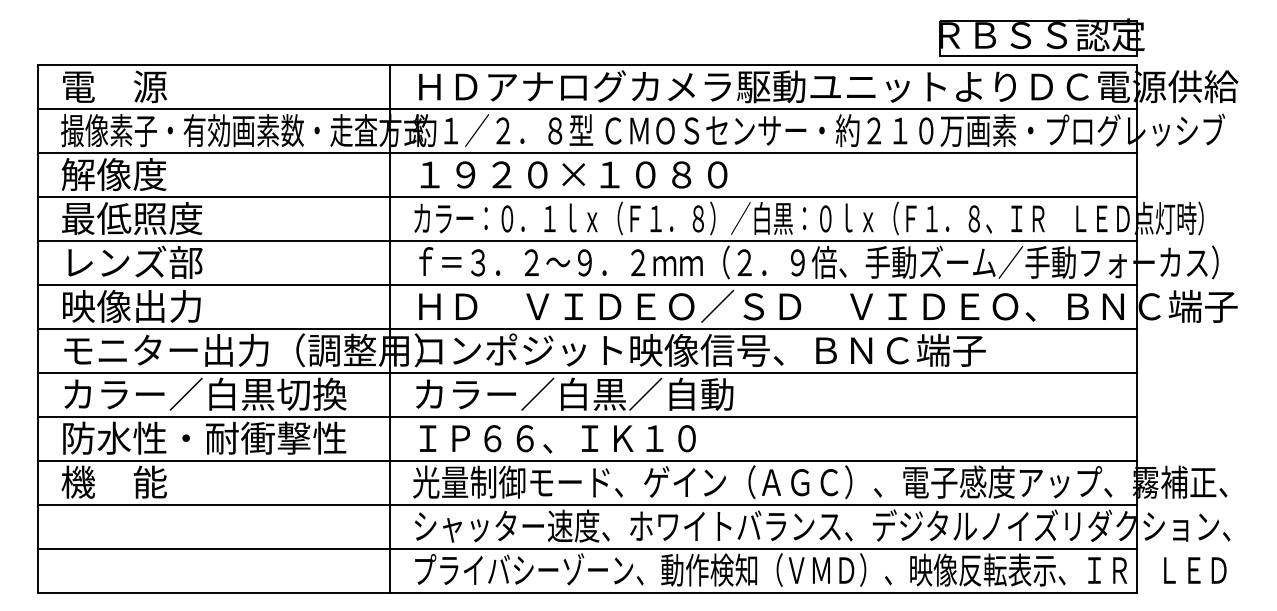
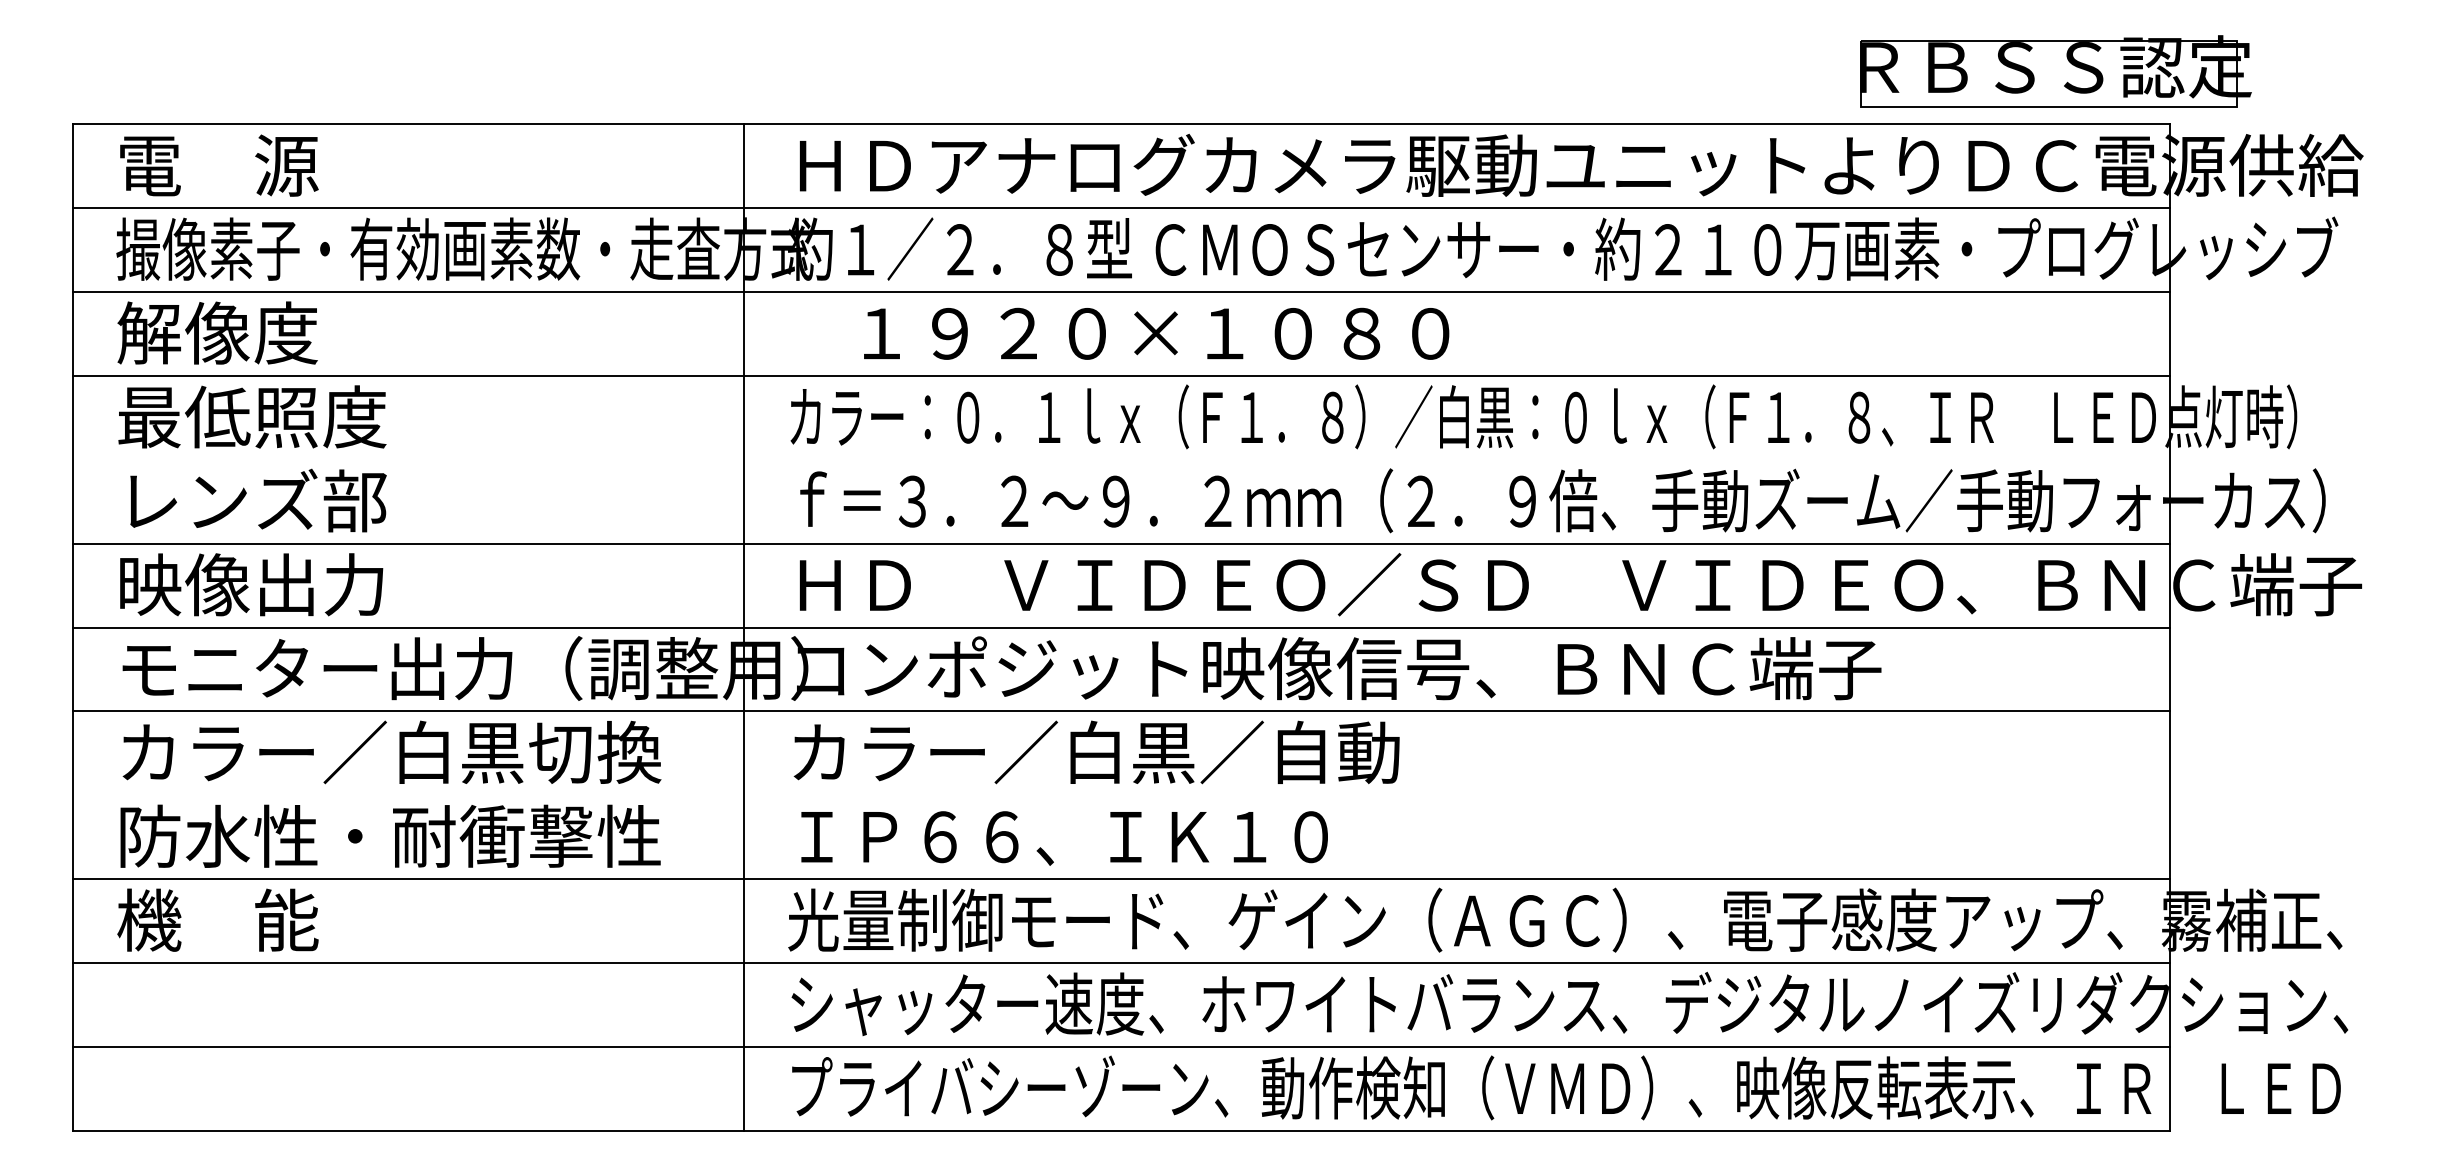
part: (1041, 37) -> (2054, 71), moved
text: (573, 174) -> (1155, 332), moved
line: (587, 240) -> (1121, 458), removed
line: (587, 416) -> (1121, 794), removed

